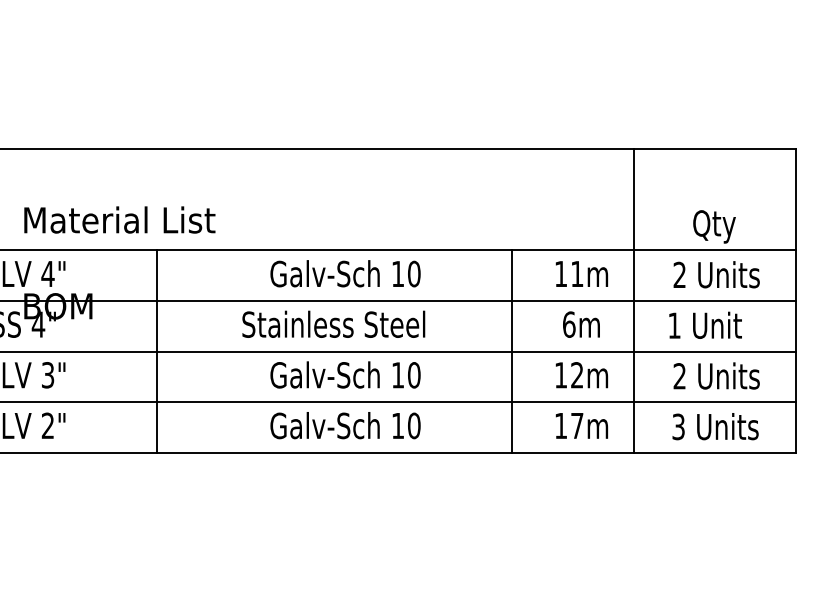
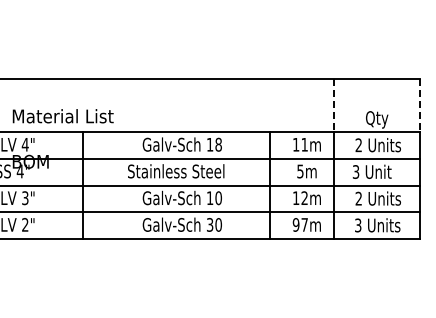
line: (633, 199) -> (334, 105), solid -> dashed
line: (796, 199) -> (420, 105), solid -> dashed
text: (413, 273) -> (218, 144), 10 -> 18
text: (569, 324) -> (300, 171), 6m -> 5m
text: (673, 324) -> (355, 171), 1 -> 3
text: (398, 425) -> (210, 224), 10 -> 30
text: (559, 425) -> (295, 224), 17m -> 97m

